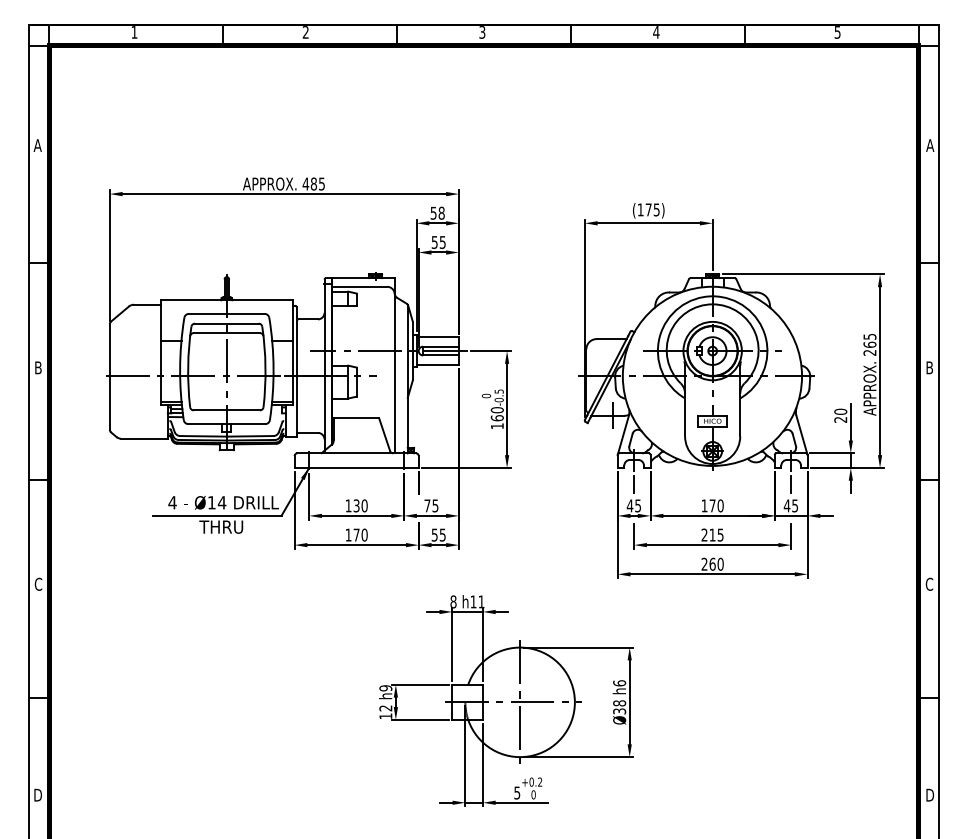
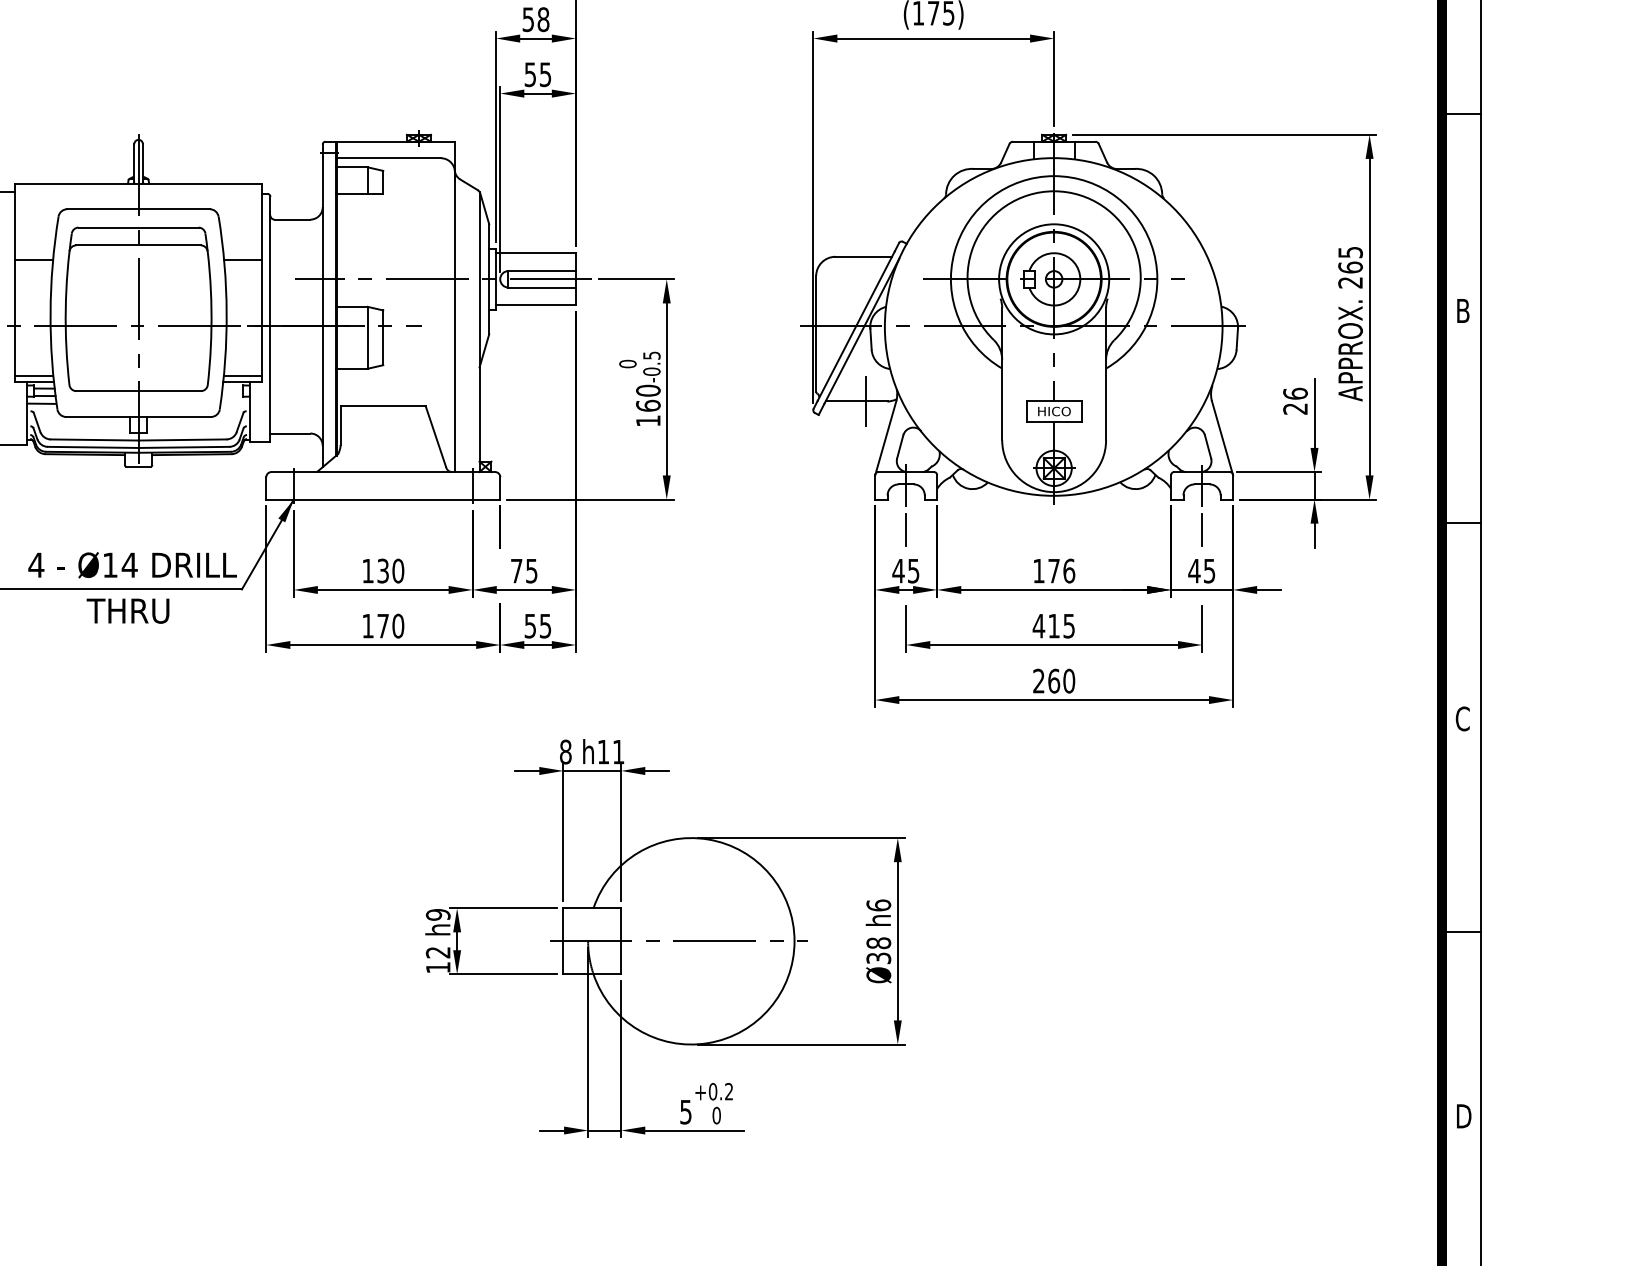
text: (840, 411) -> (1295, 393), 20 -> 26
text: (720, 505) -> (1068, 570), 170 -> 176
text: (704, 534) -> (1038, 624), 215 -> 415
line: (520, 702) -> (692, 941), removed

